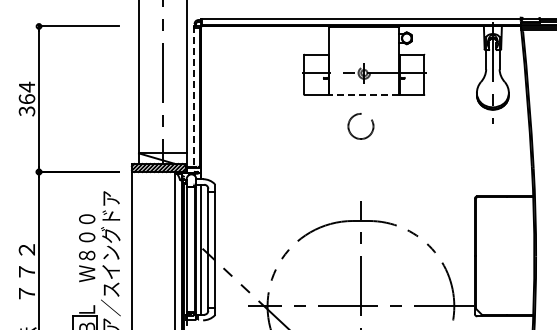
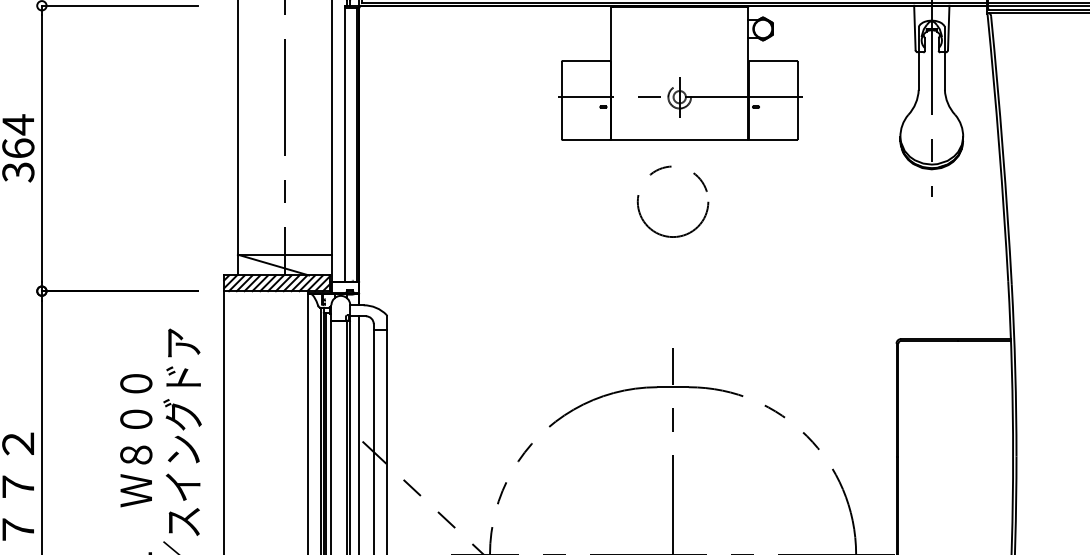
line: (364, 94) -> (680, 139), dashed -> solid
line: (193, 97) -> (344, 145), dashed -> solid
circle: (360, 126) -> (672, 201), size x1.43

